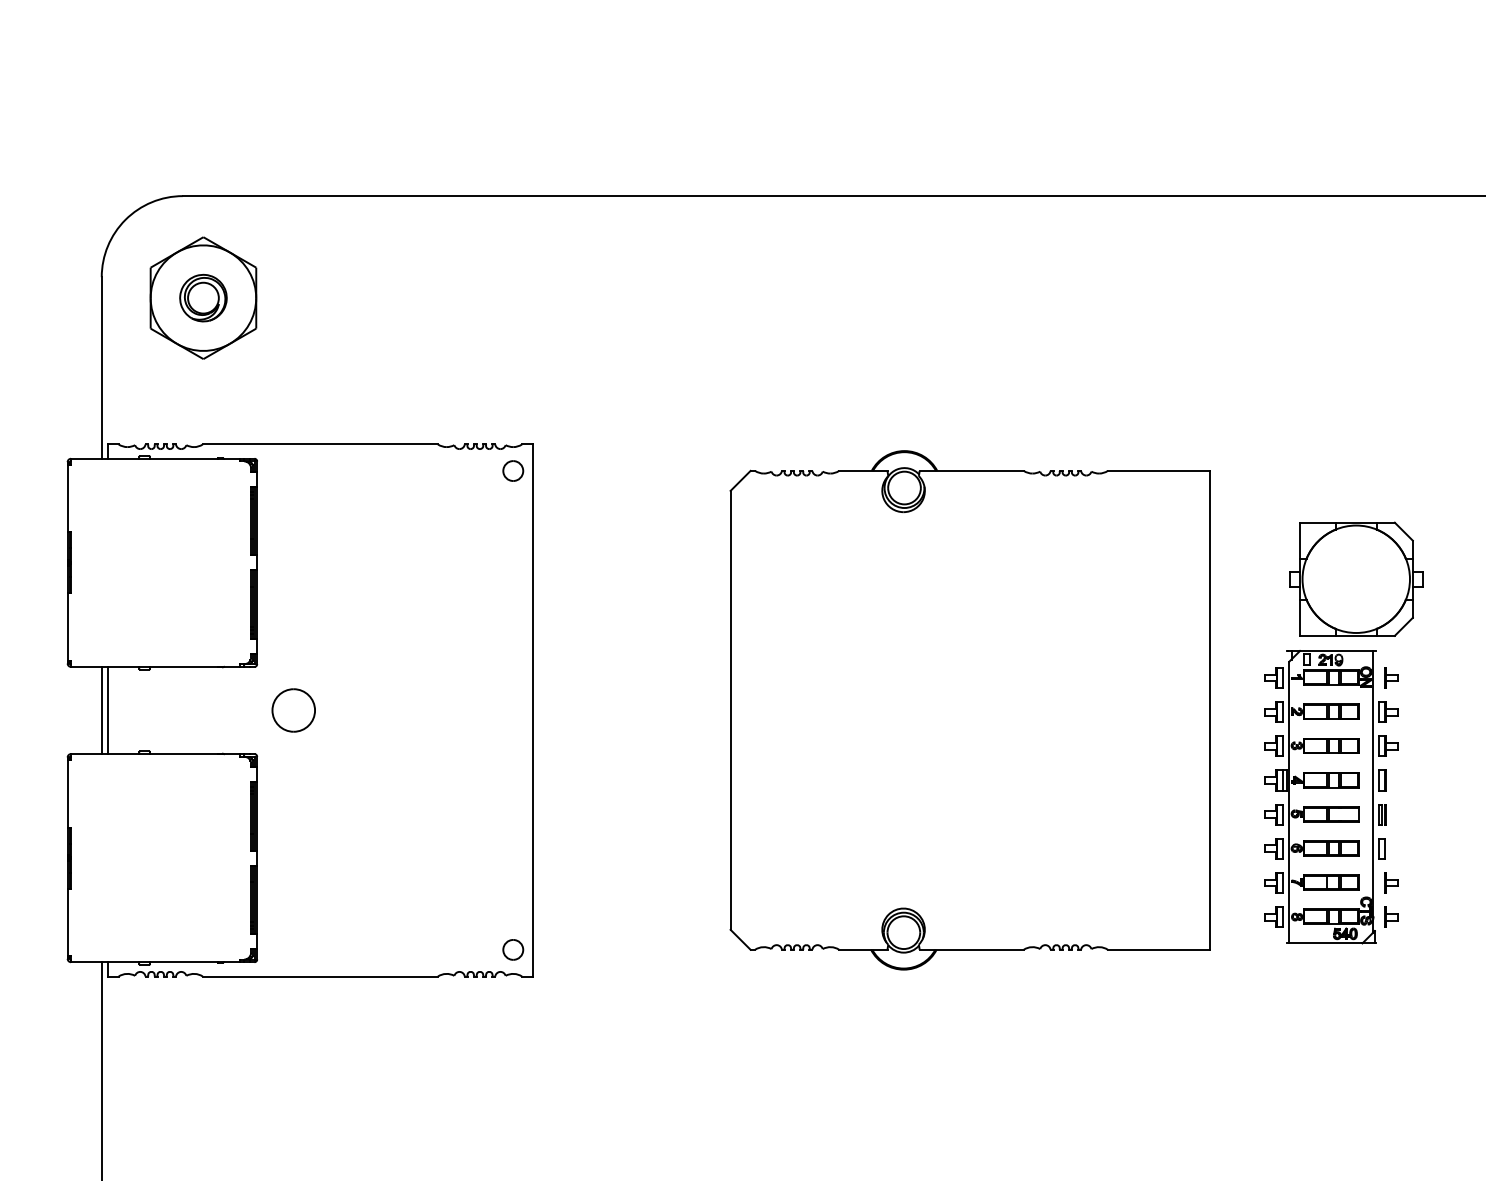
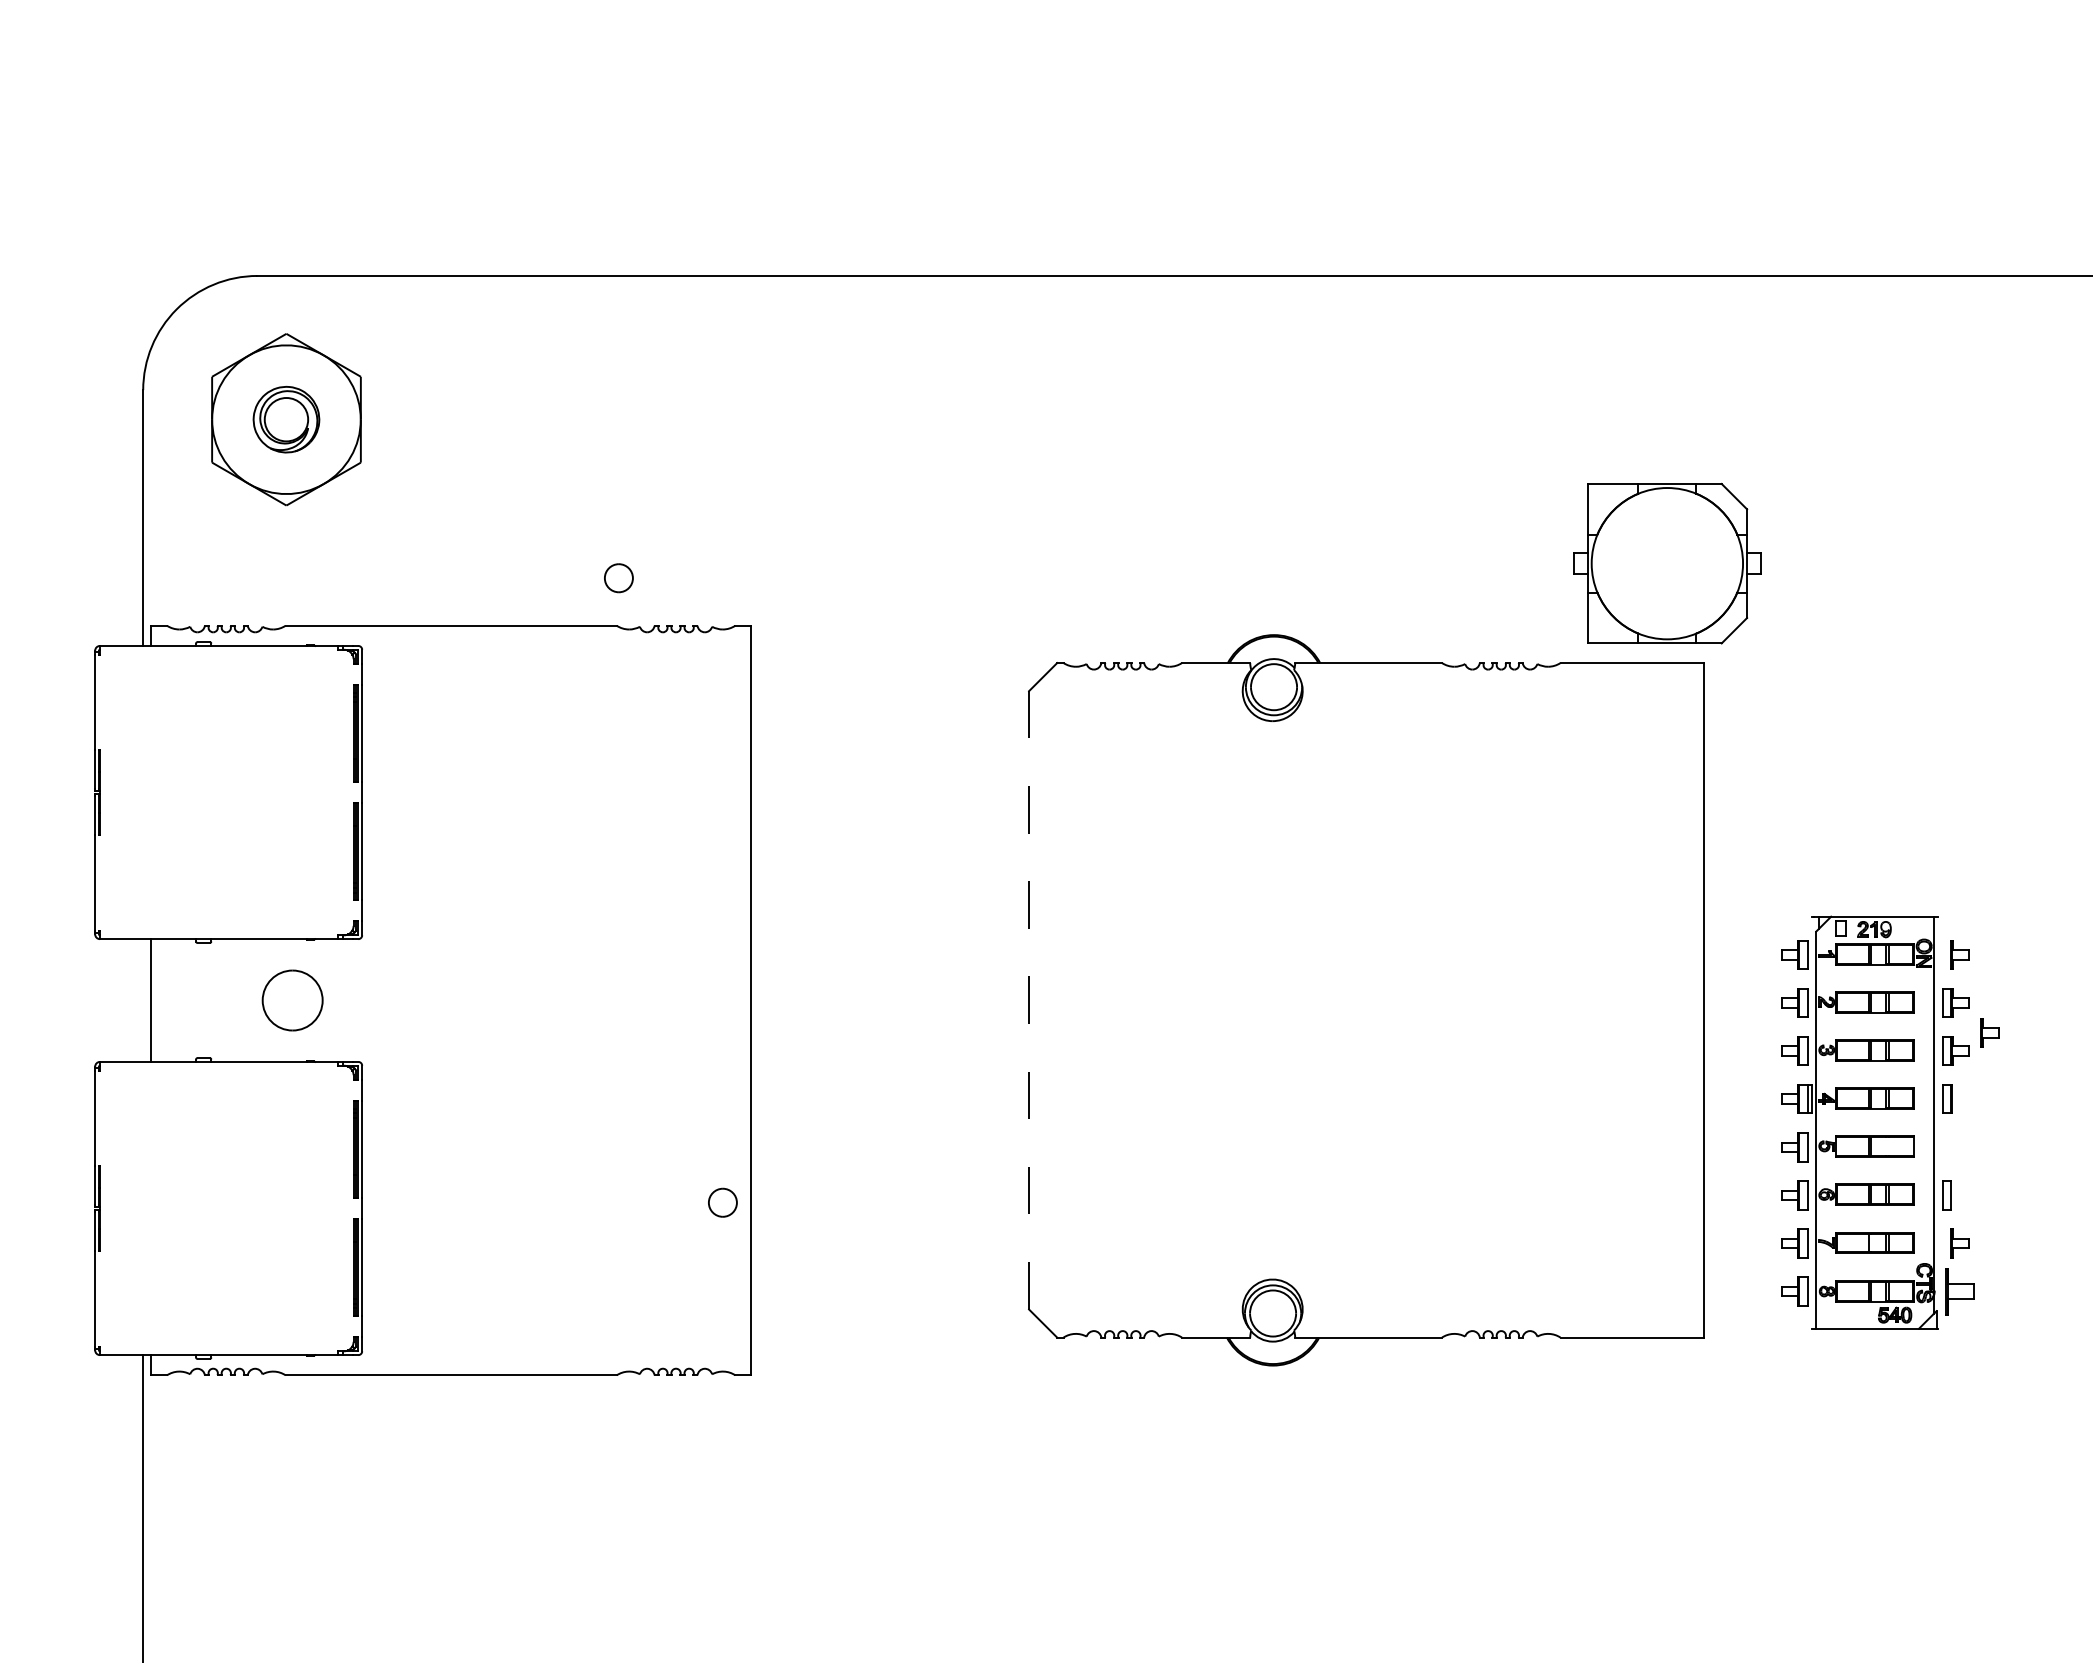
part: (512, 471) -> (618, 578), moved
part: (1356, 579) -> (1667, 563), moved
line: (730, 709) -> (1029, 999), solid -> dashed
line: (101, 710) -> (143, 1000), removed
part: (293, 710) -> (292, 1000), moved
part: (1412, 733) -> (1989, 1032), added
part: (1382, 814) -> (1947, 1147), removed
part: (1391, 917) -> (1959, 1291), size x1.6
part: (512, 949) -> (722, 1202), moved

